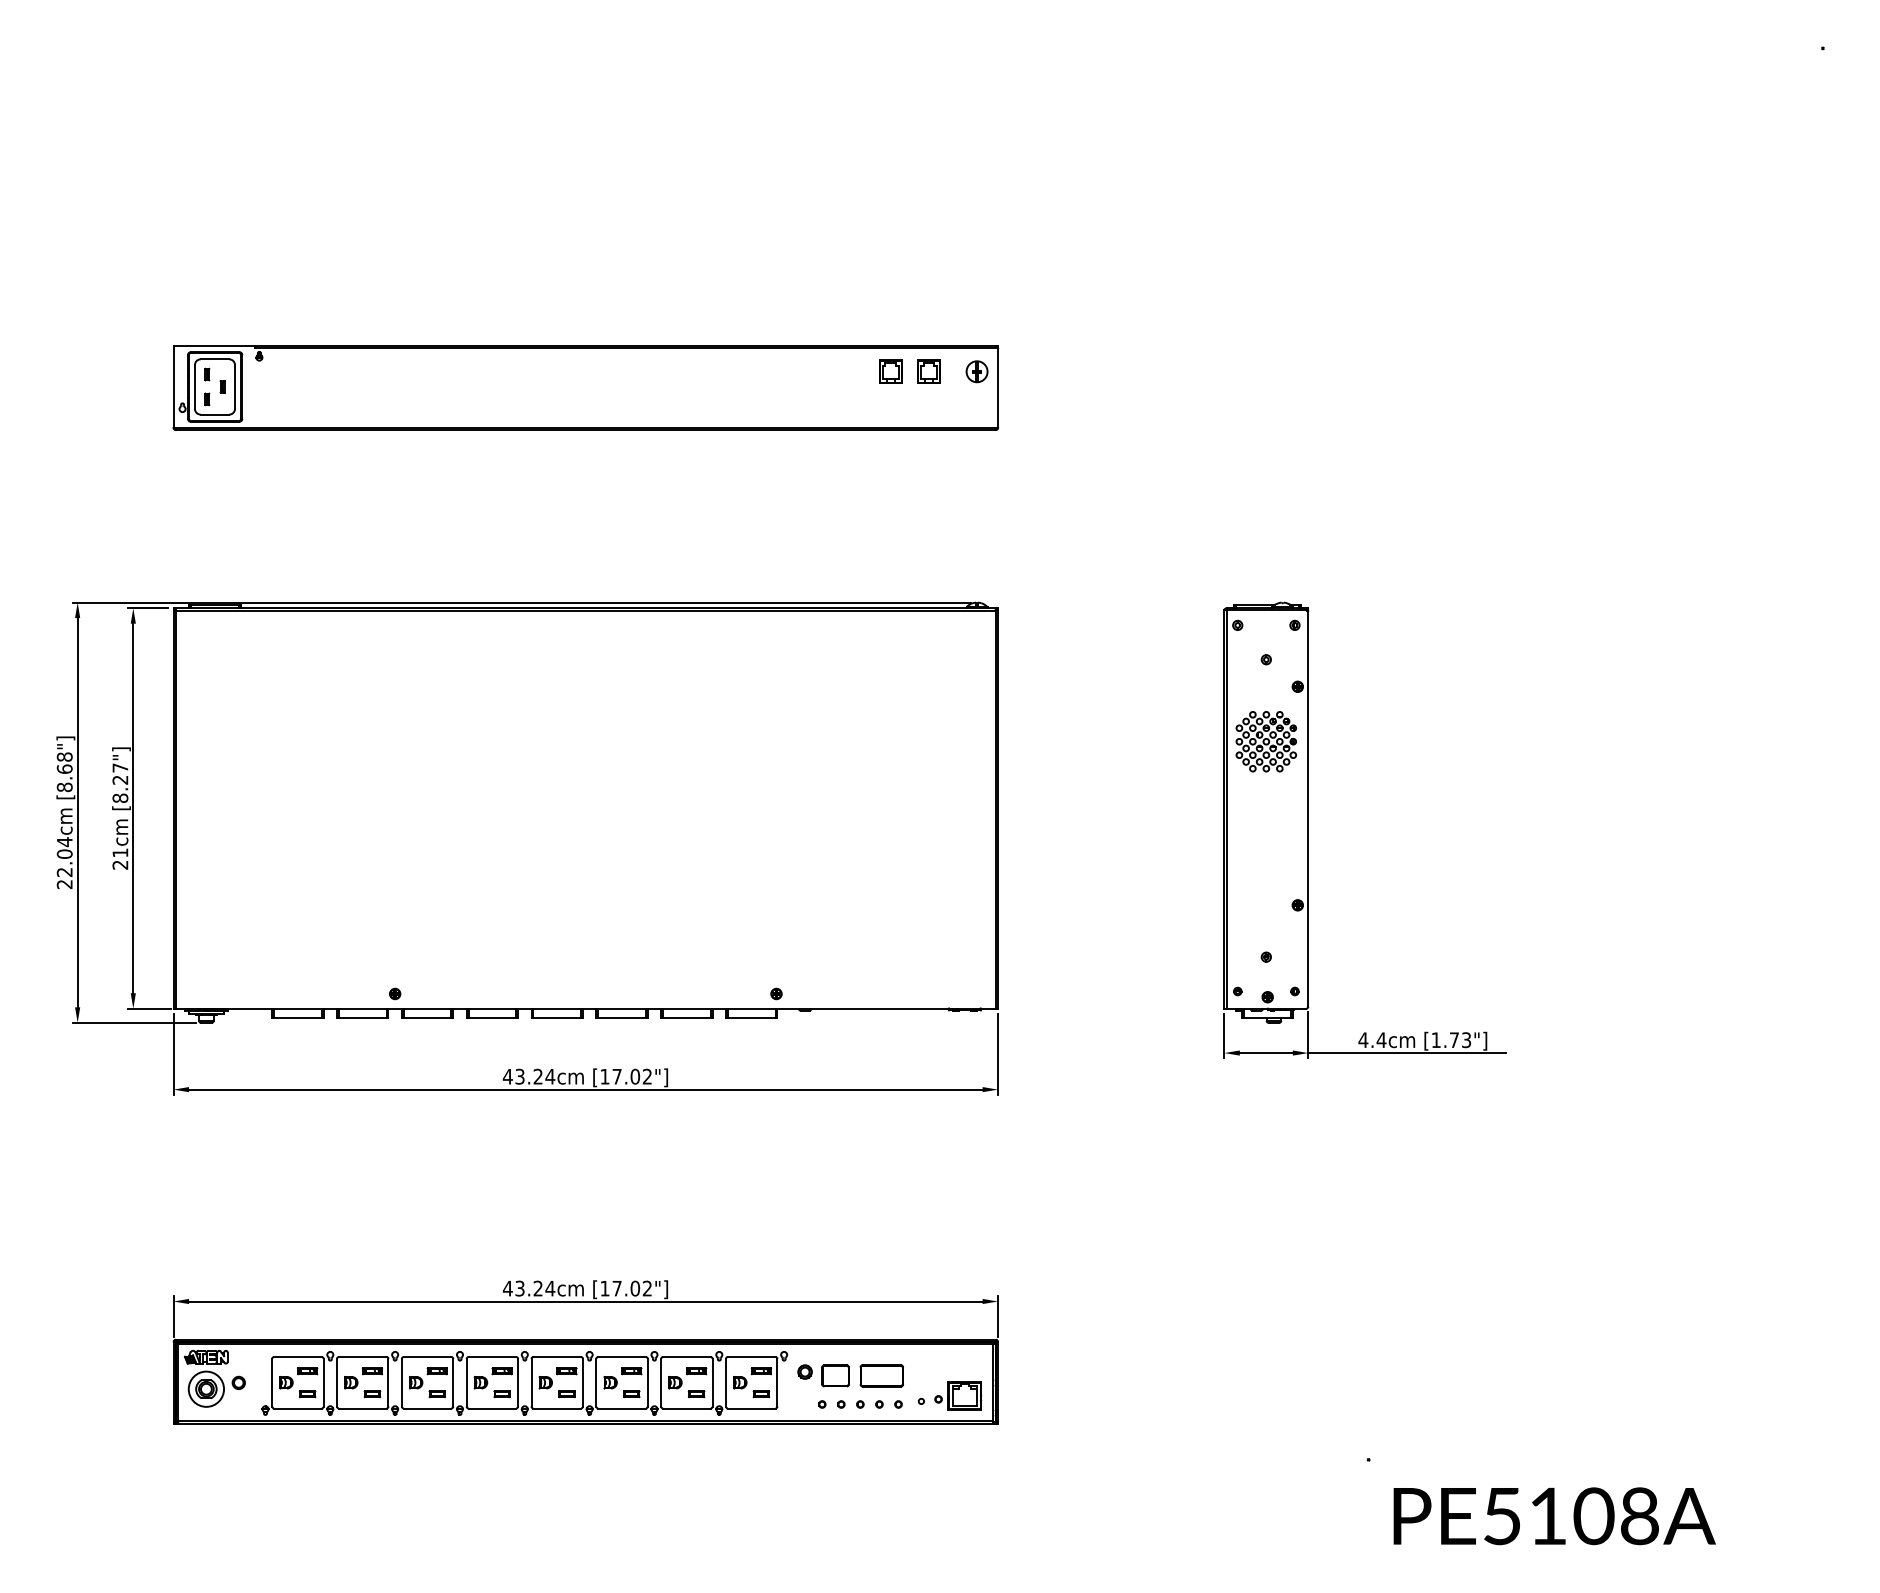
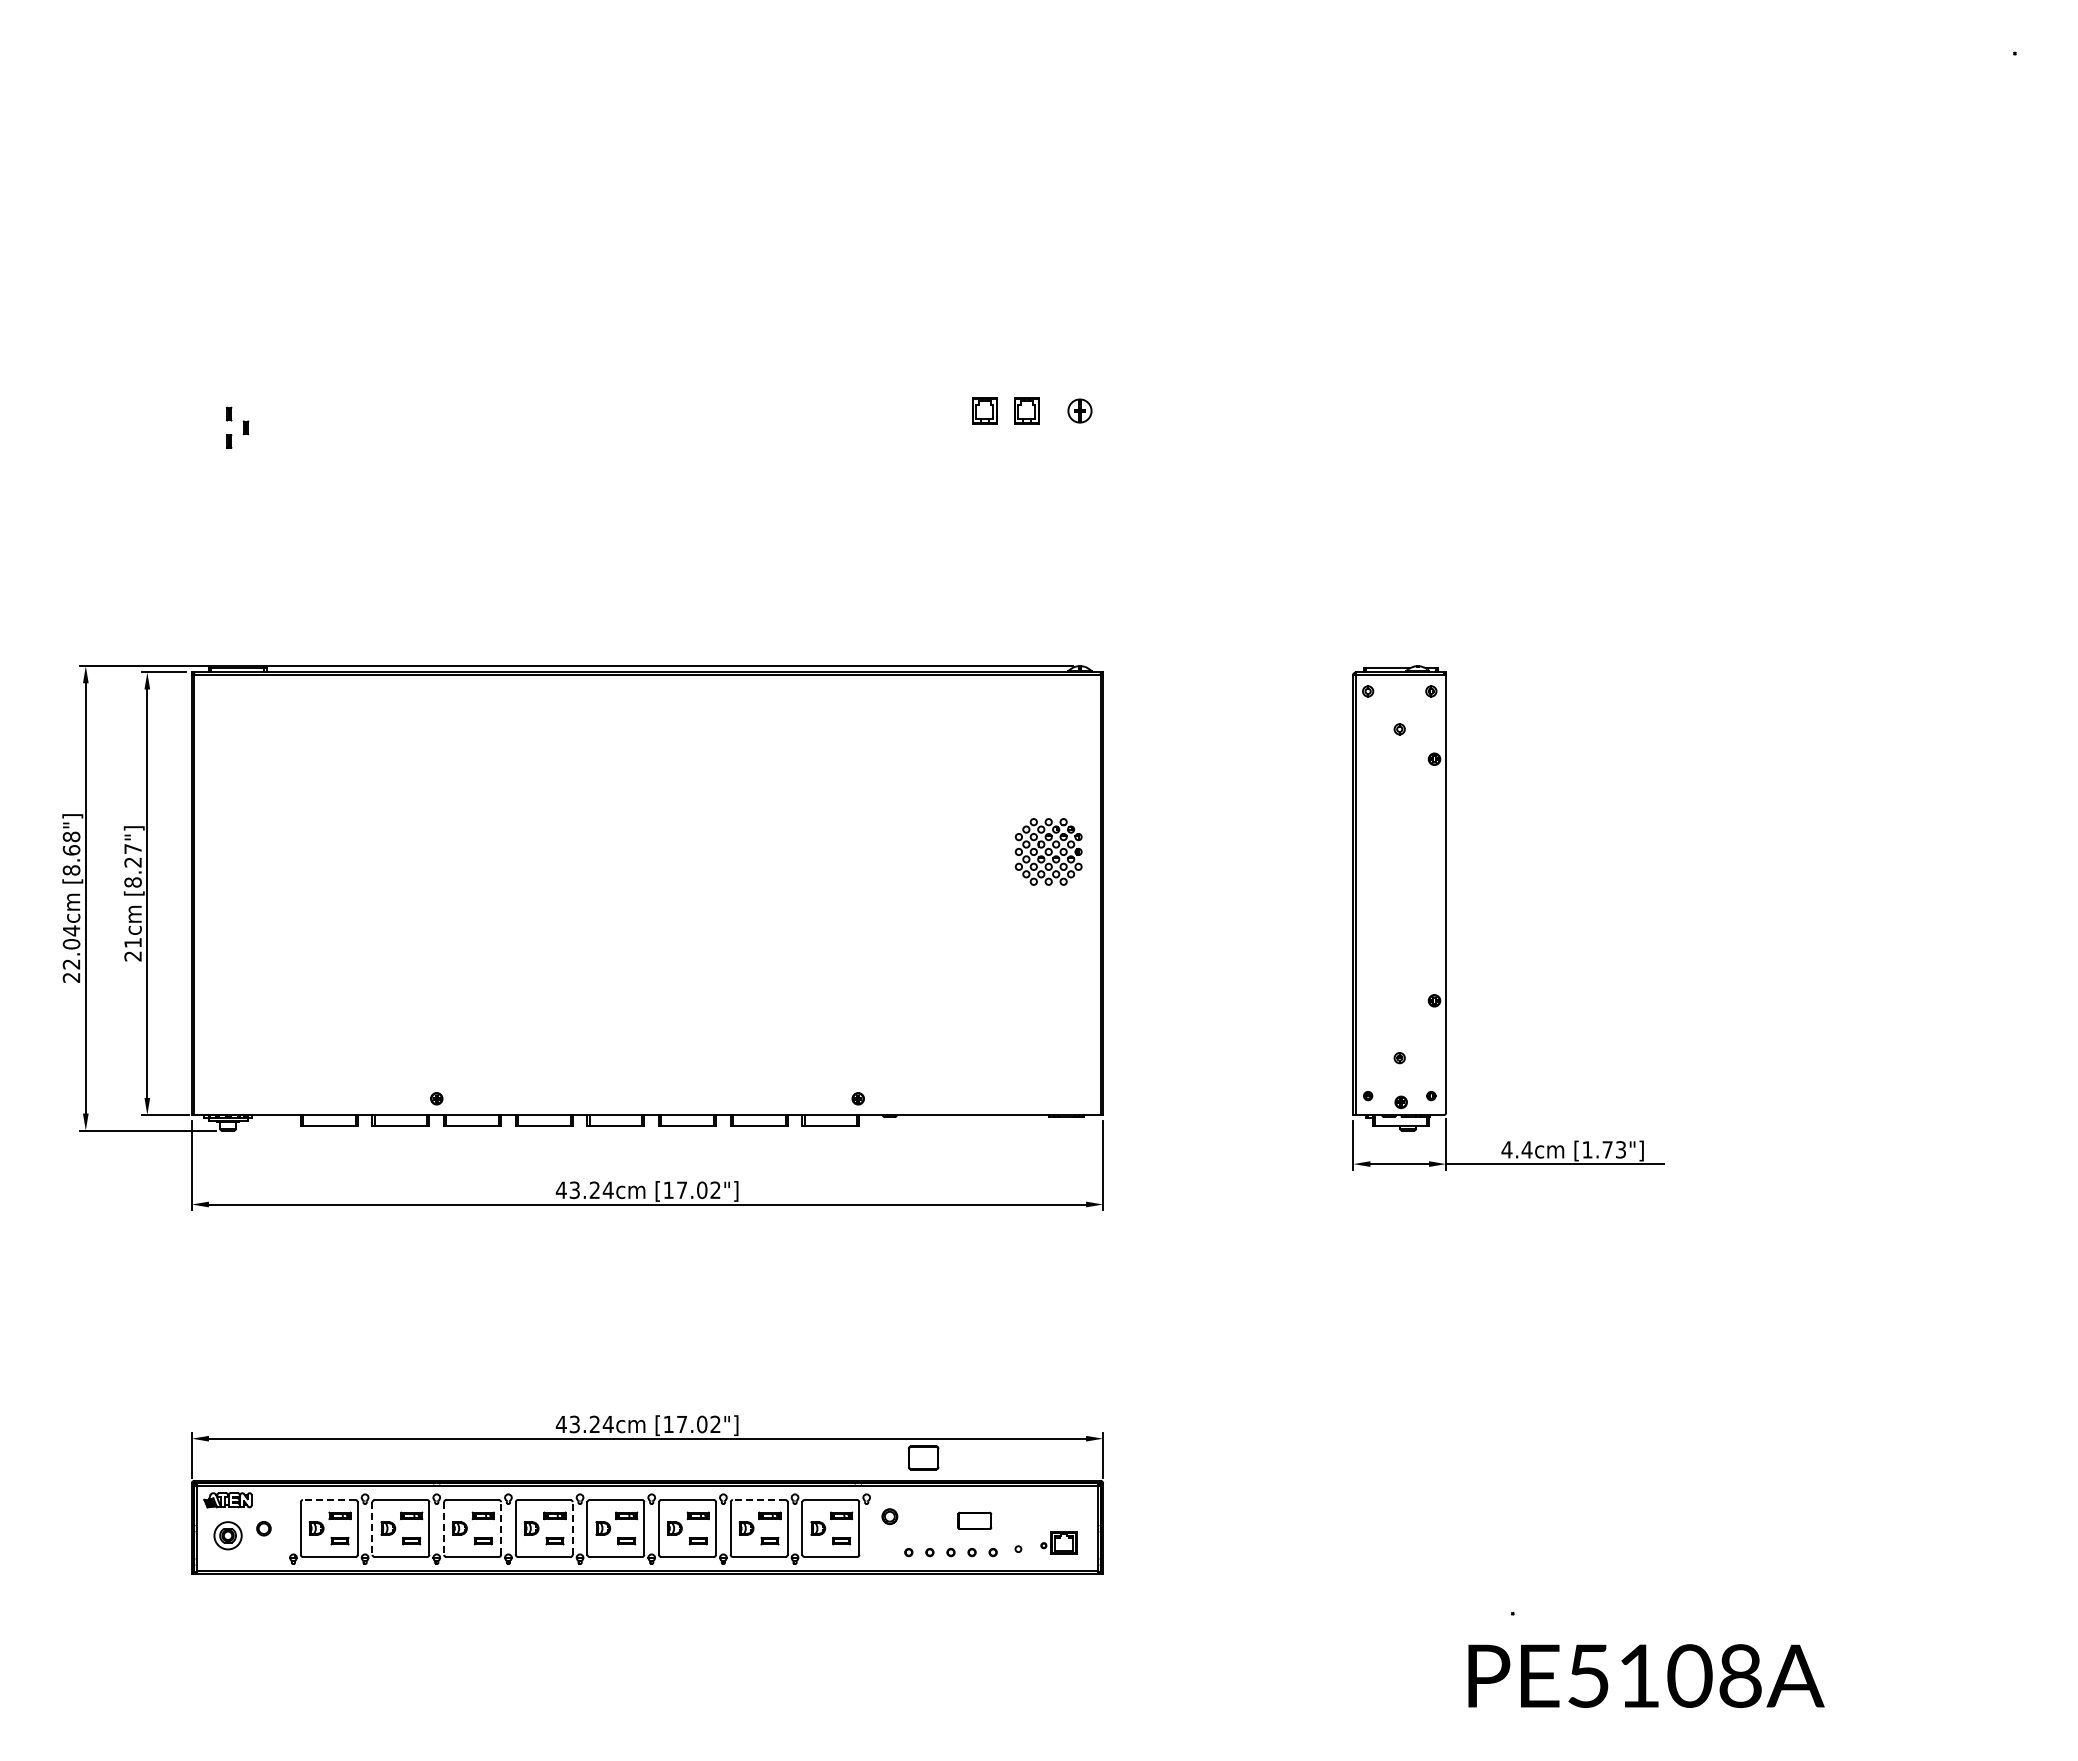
part: (585, 387) -> (647, 428), removed
part: (1266, 741) -> (1048, 851), moved
line: (297, 1357) -> (328, 1500), solid -> dashed
line: (686, 1357) -> (758, 1500), solid -> dashed
part: (835, 1375) -> (923, 1457), moved
part: (881, 1375) -> (974, 1520), size x0.7
line: (453, 1382) -> (501, 1528), solid -> dashed
line: (517, 1382) -> (572, 1528), solid -> dashed
line: (337, 1383) -> (372, 1529), solid -> dashed
line: (402, 1383) -> (444, 1529), solid -> dashed
part: (205, 1389) -> (227, 1535), size x0.7
part: (957, 1395) -> (1058, 1542), size x0.7
text: (1554, 1515) -> (1646, 1675), moved

